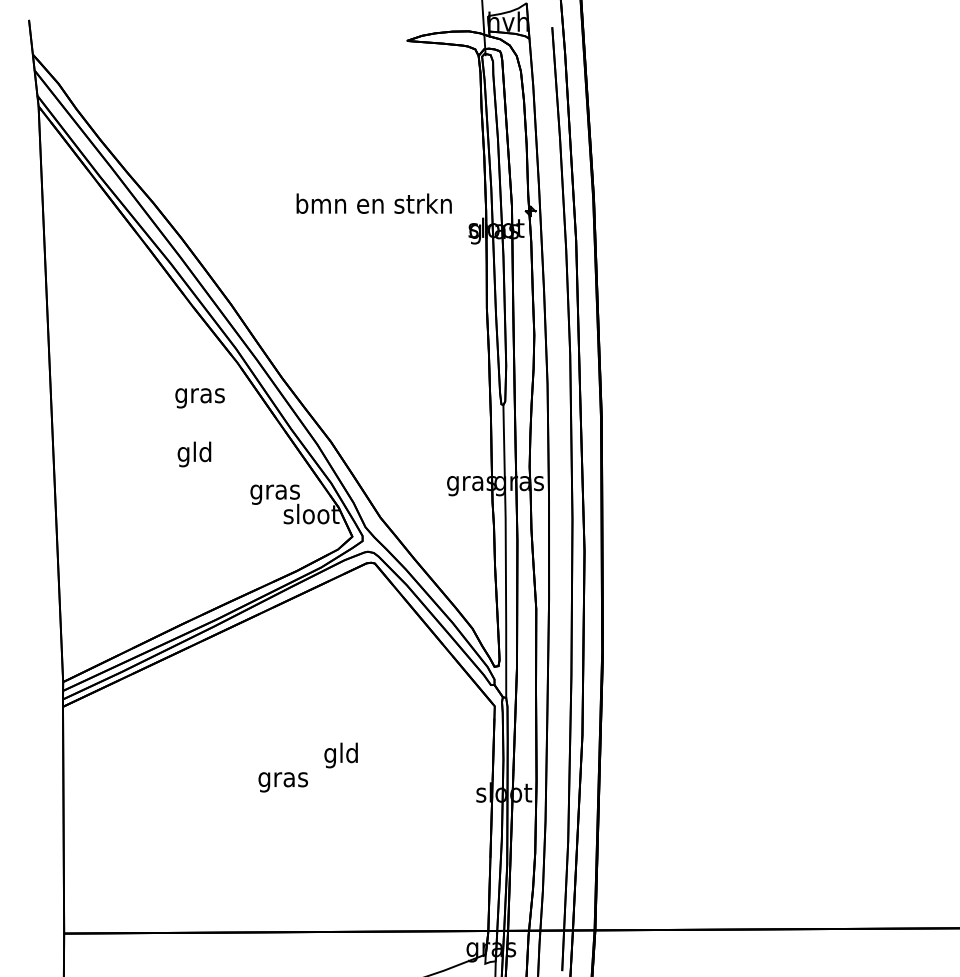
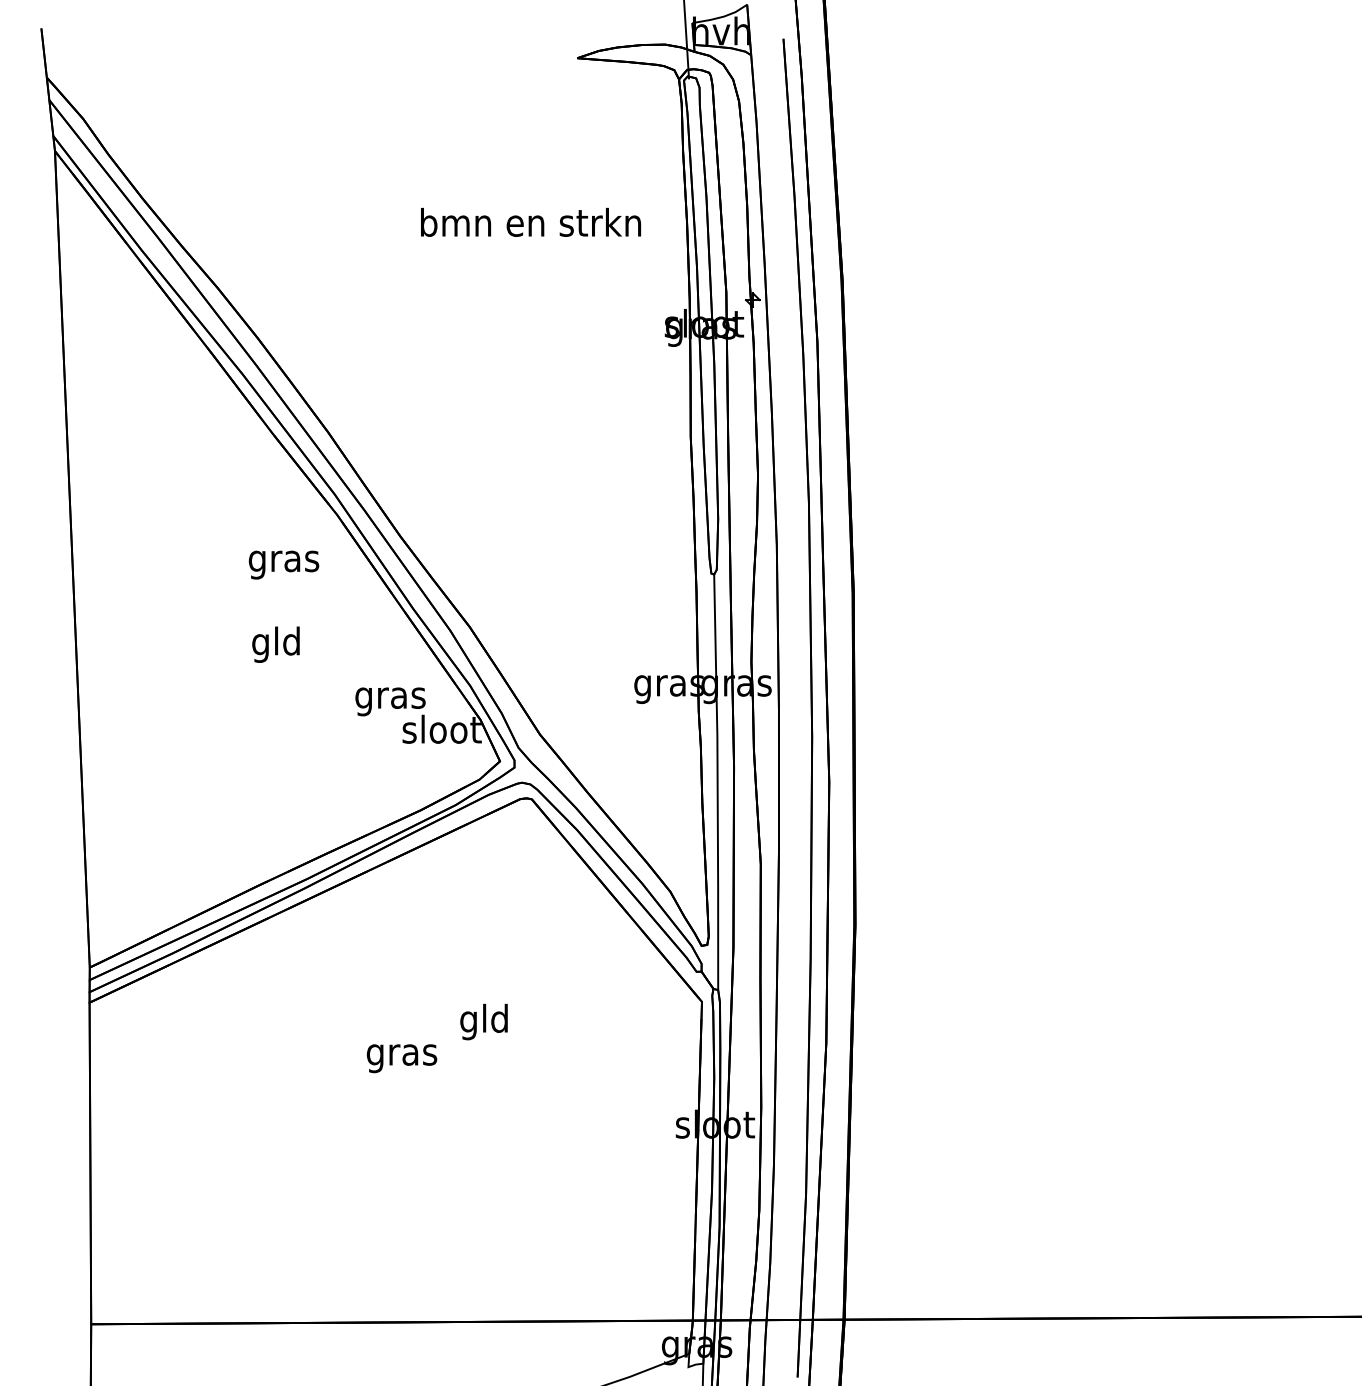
text: (373, 203) -> (529, 222), moved
text: (340, 755) -> (483, 1022), moved
text: (282, 782) -> (400, 1058), moved

